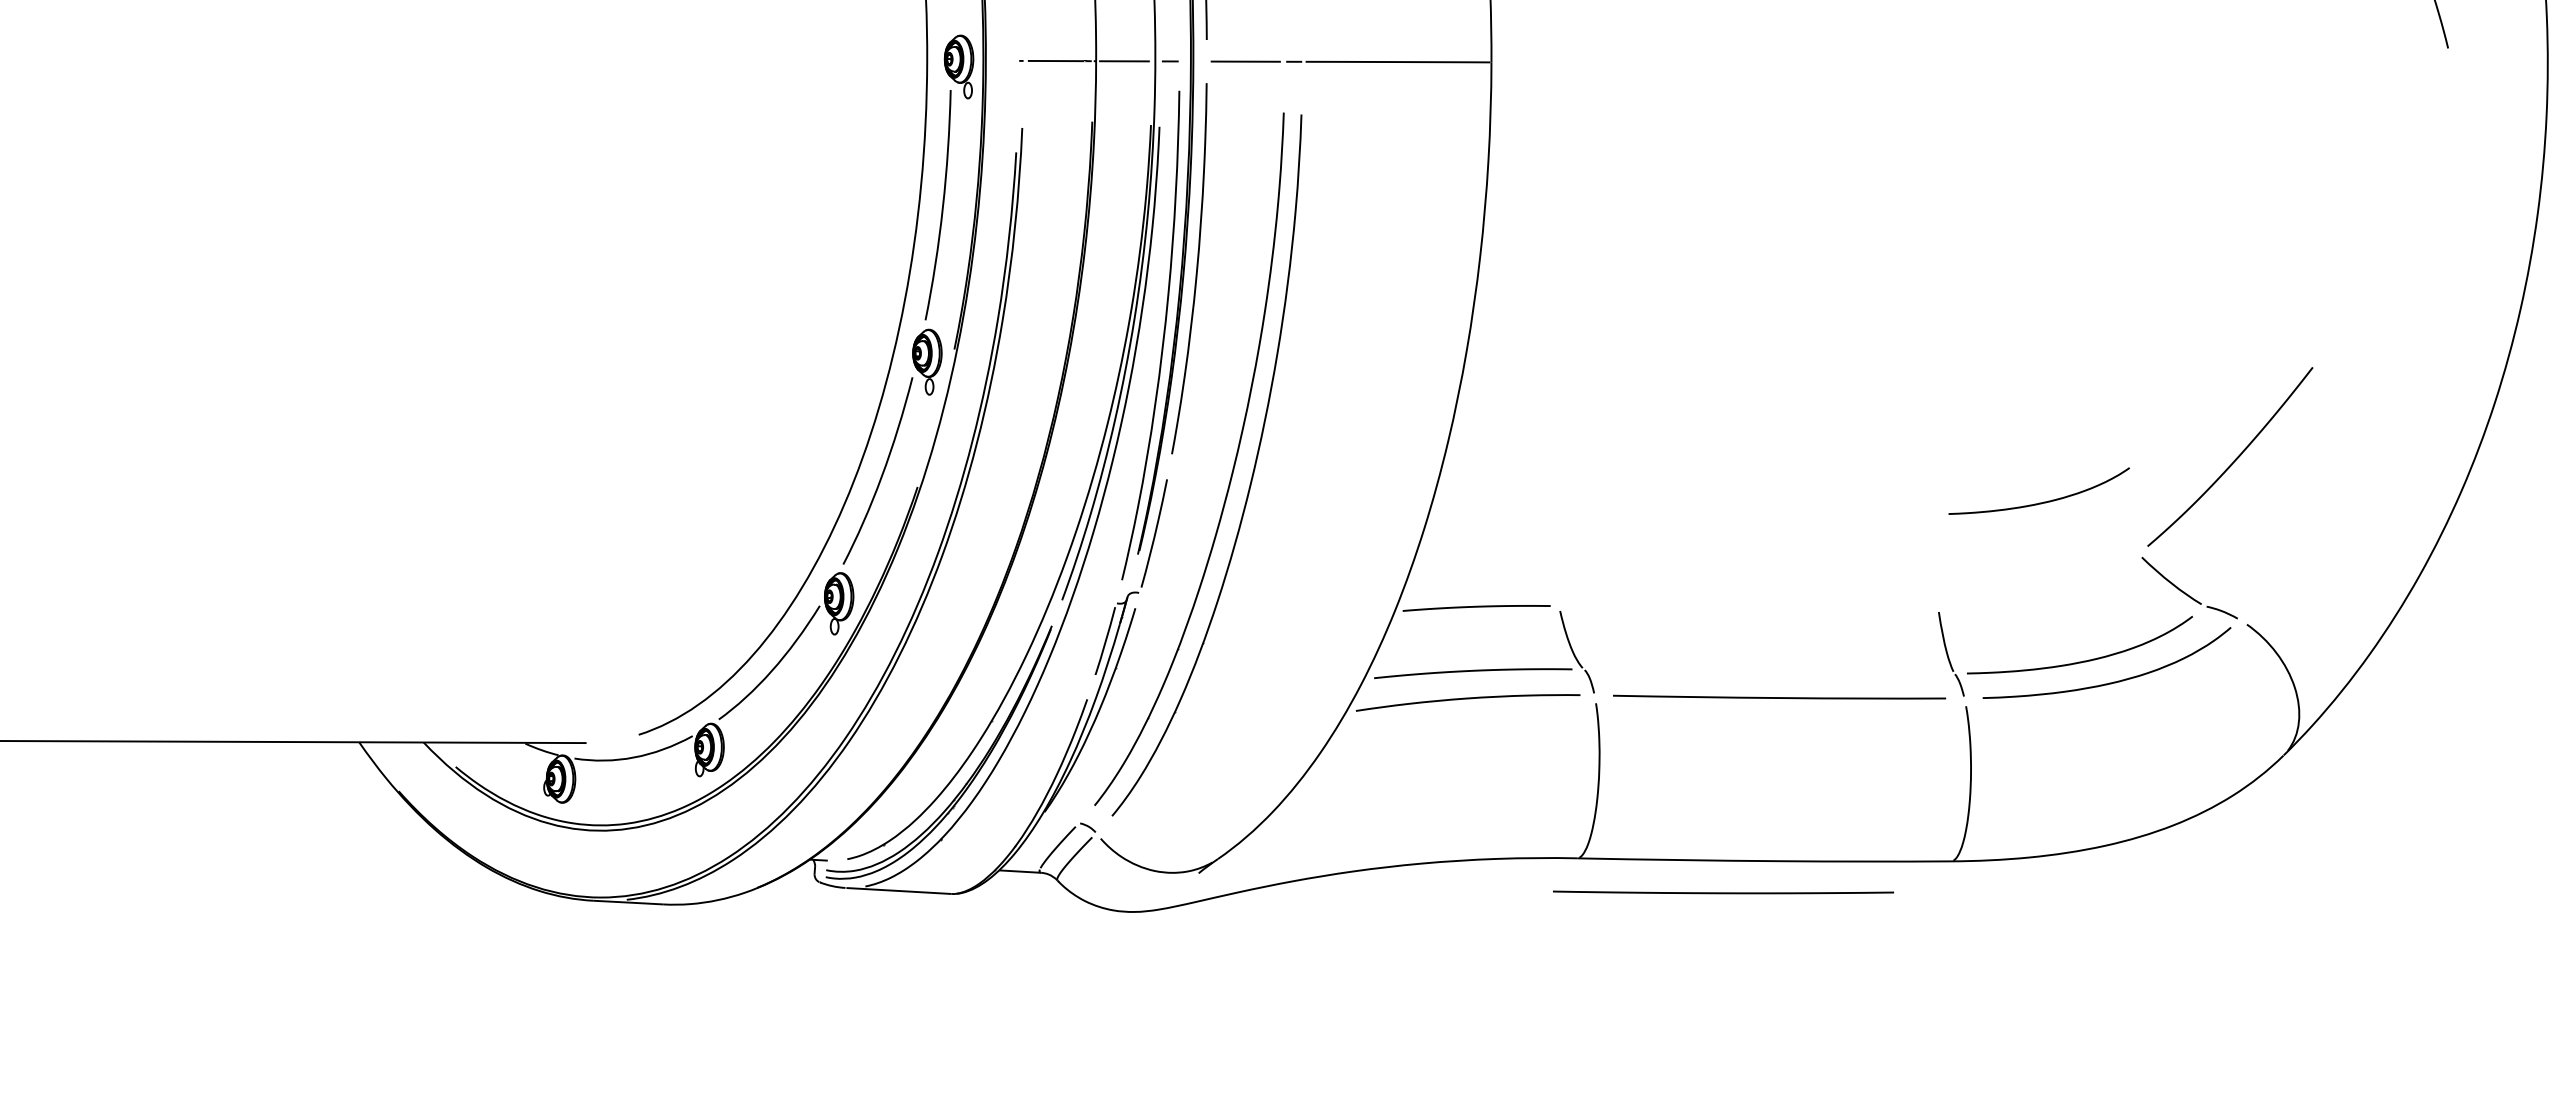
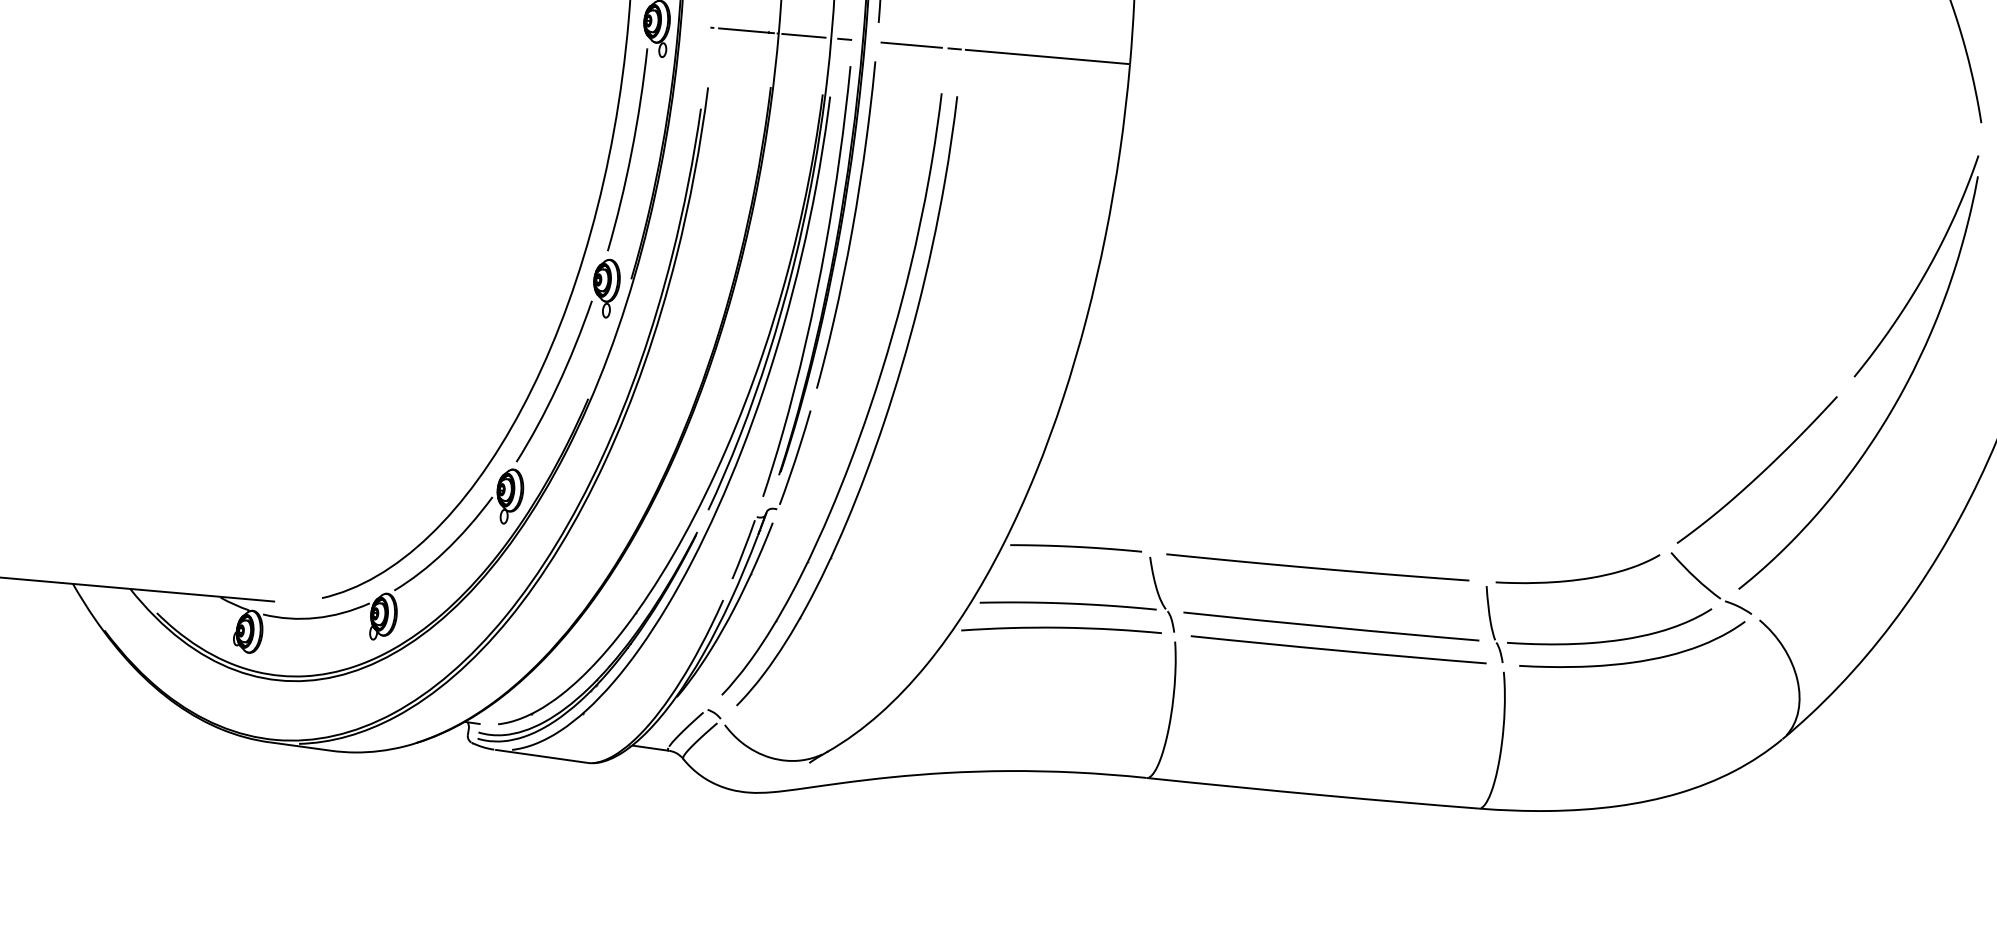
part: (2335, 338) -> (1859, 372), added
curve: (2039, 502) -> (1577, 578), moved
line: (1768, 671) -> (1330, 626), added
curve: (1723, 892) -> (1317, 567), moved

